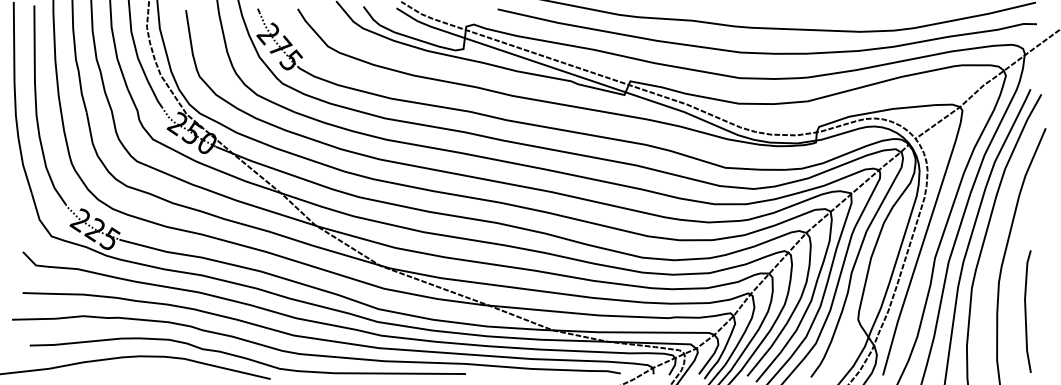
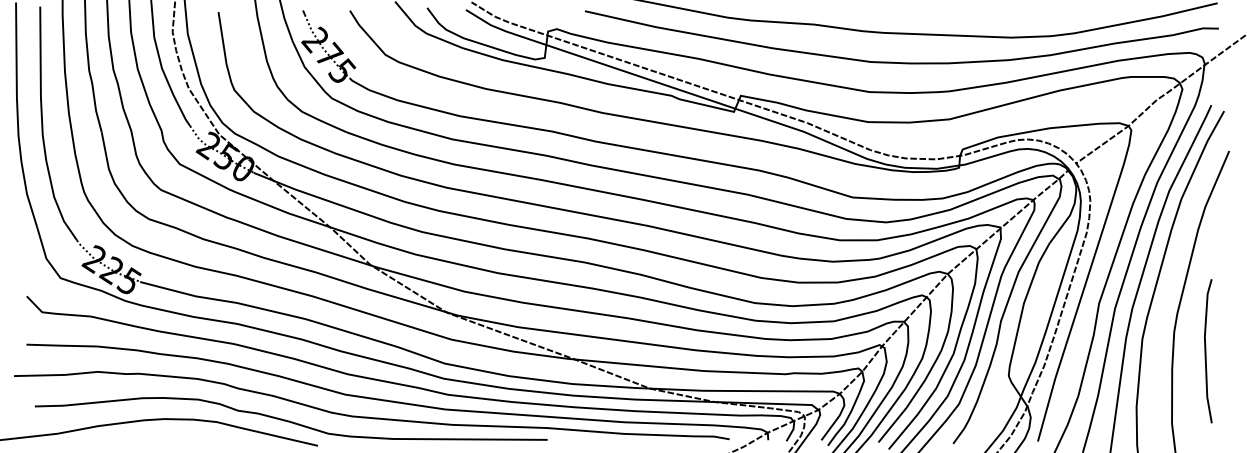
line: (1026, 311) -> (1206, 351), moved

